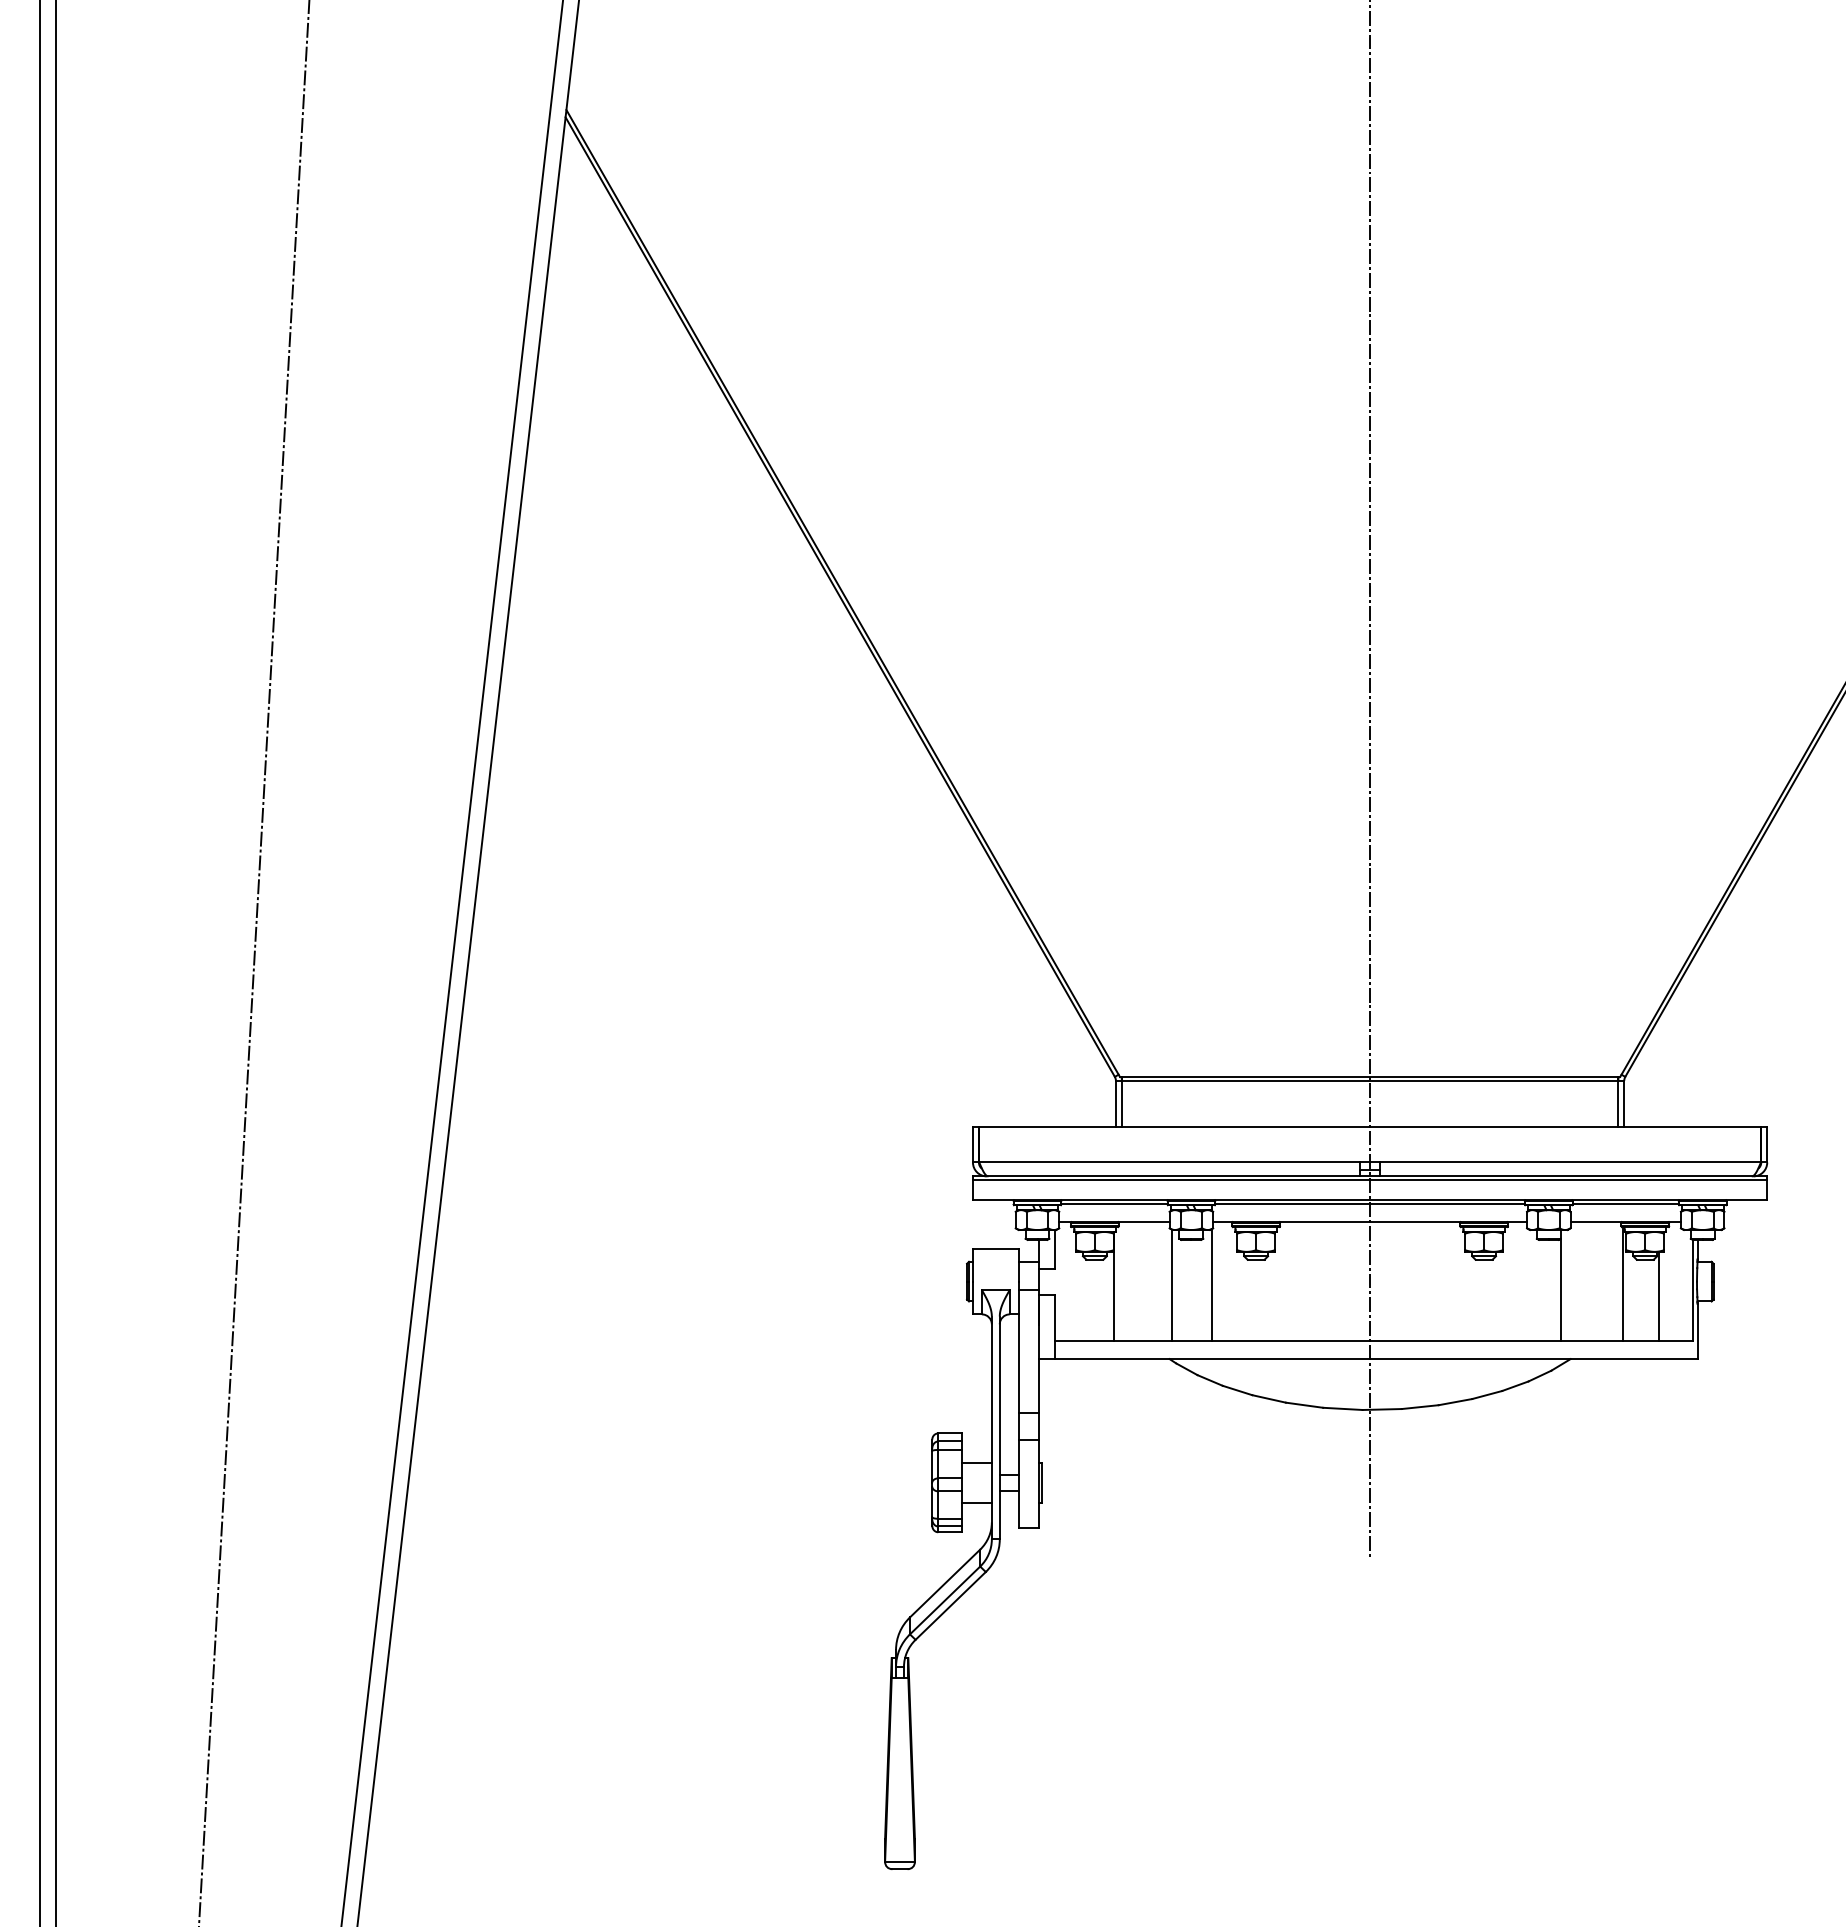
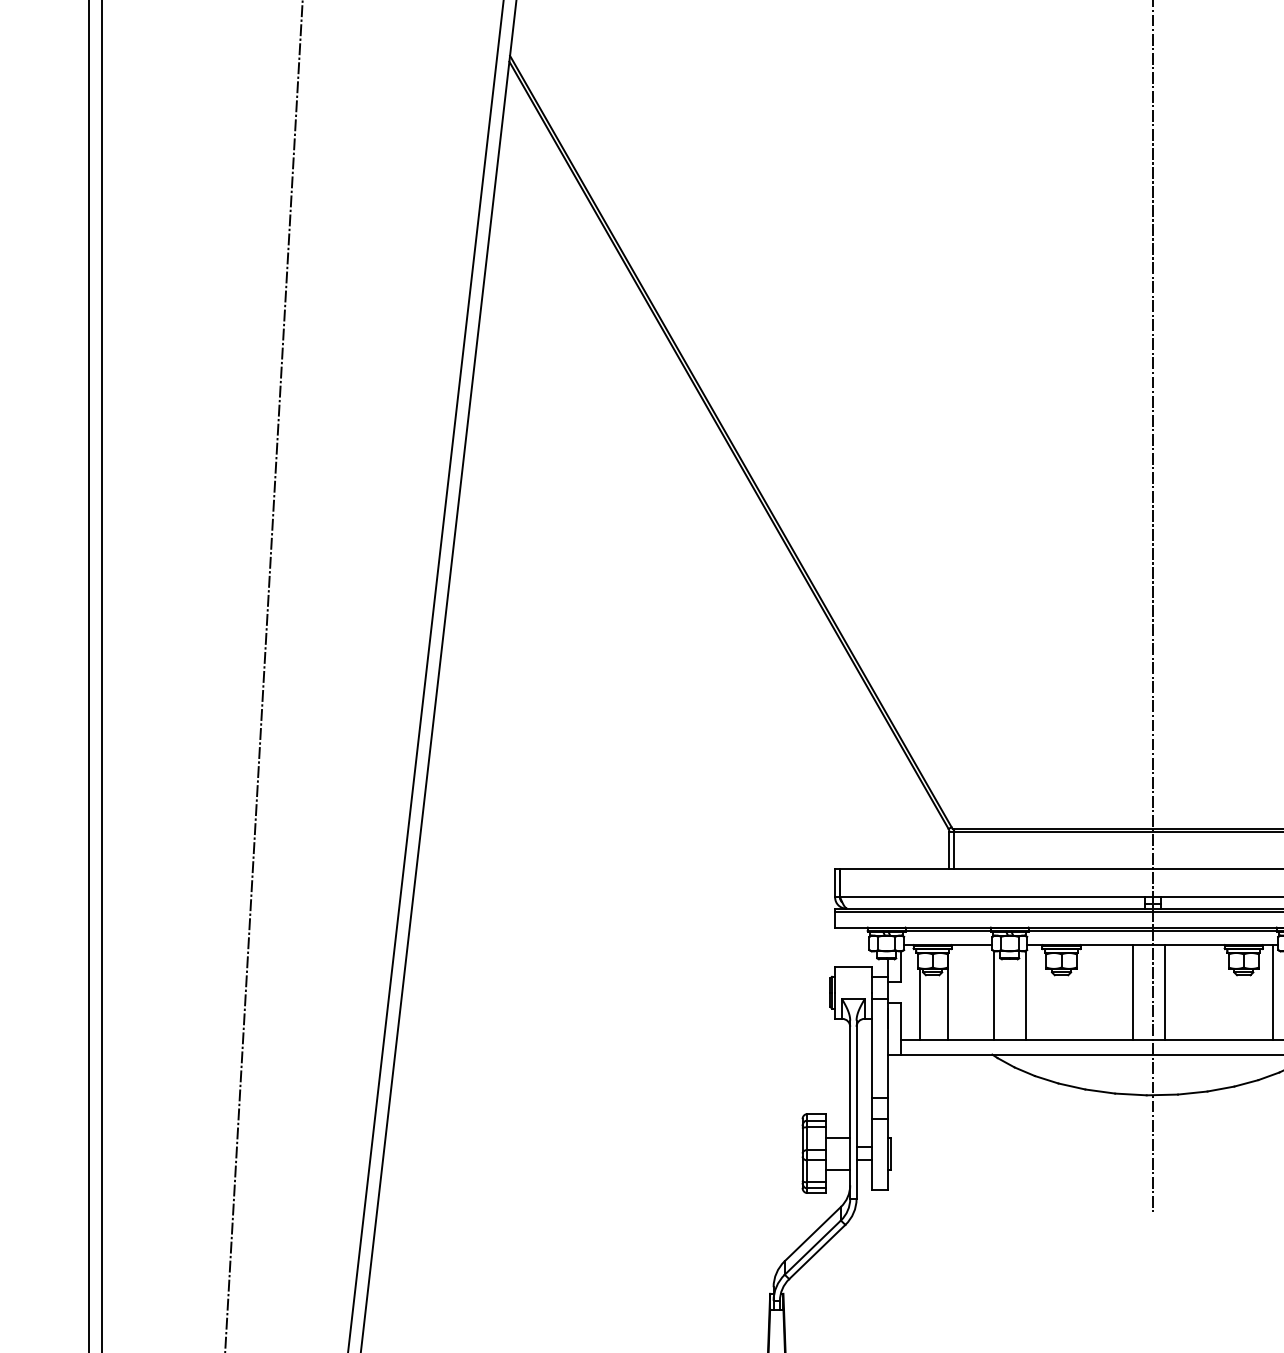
line: (1345, 1281) -> (1133, 992), added
line: (1385, 1281) -> (1164, 992), added
line: (1520, 1281) -> (1272, 992), added
line: (1079, 1296) -> (920, 1004), added

